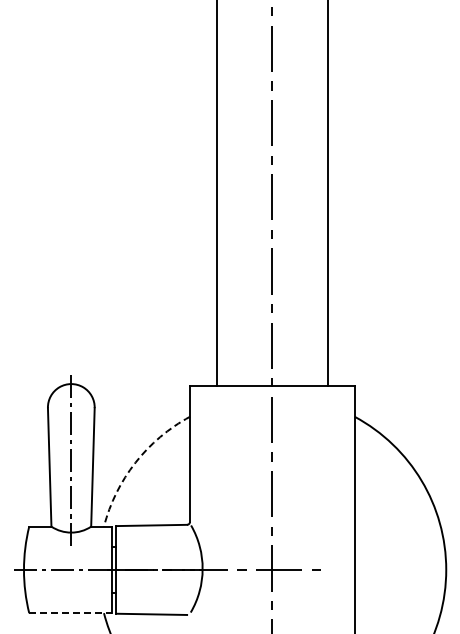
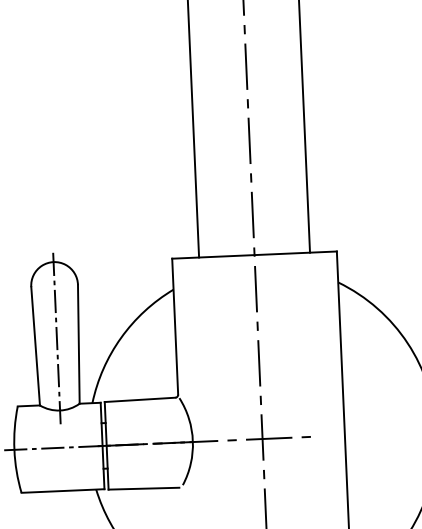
arc: (135, 462) -> (121, 337), dashed -> solid
line: (71, 613) -> (63, 491), dashed -> solid

